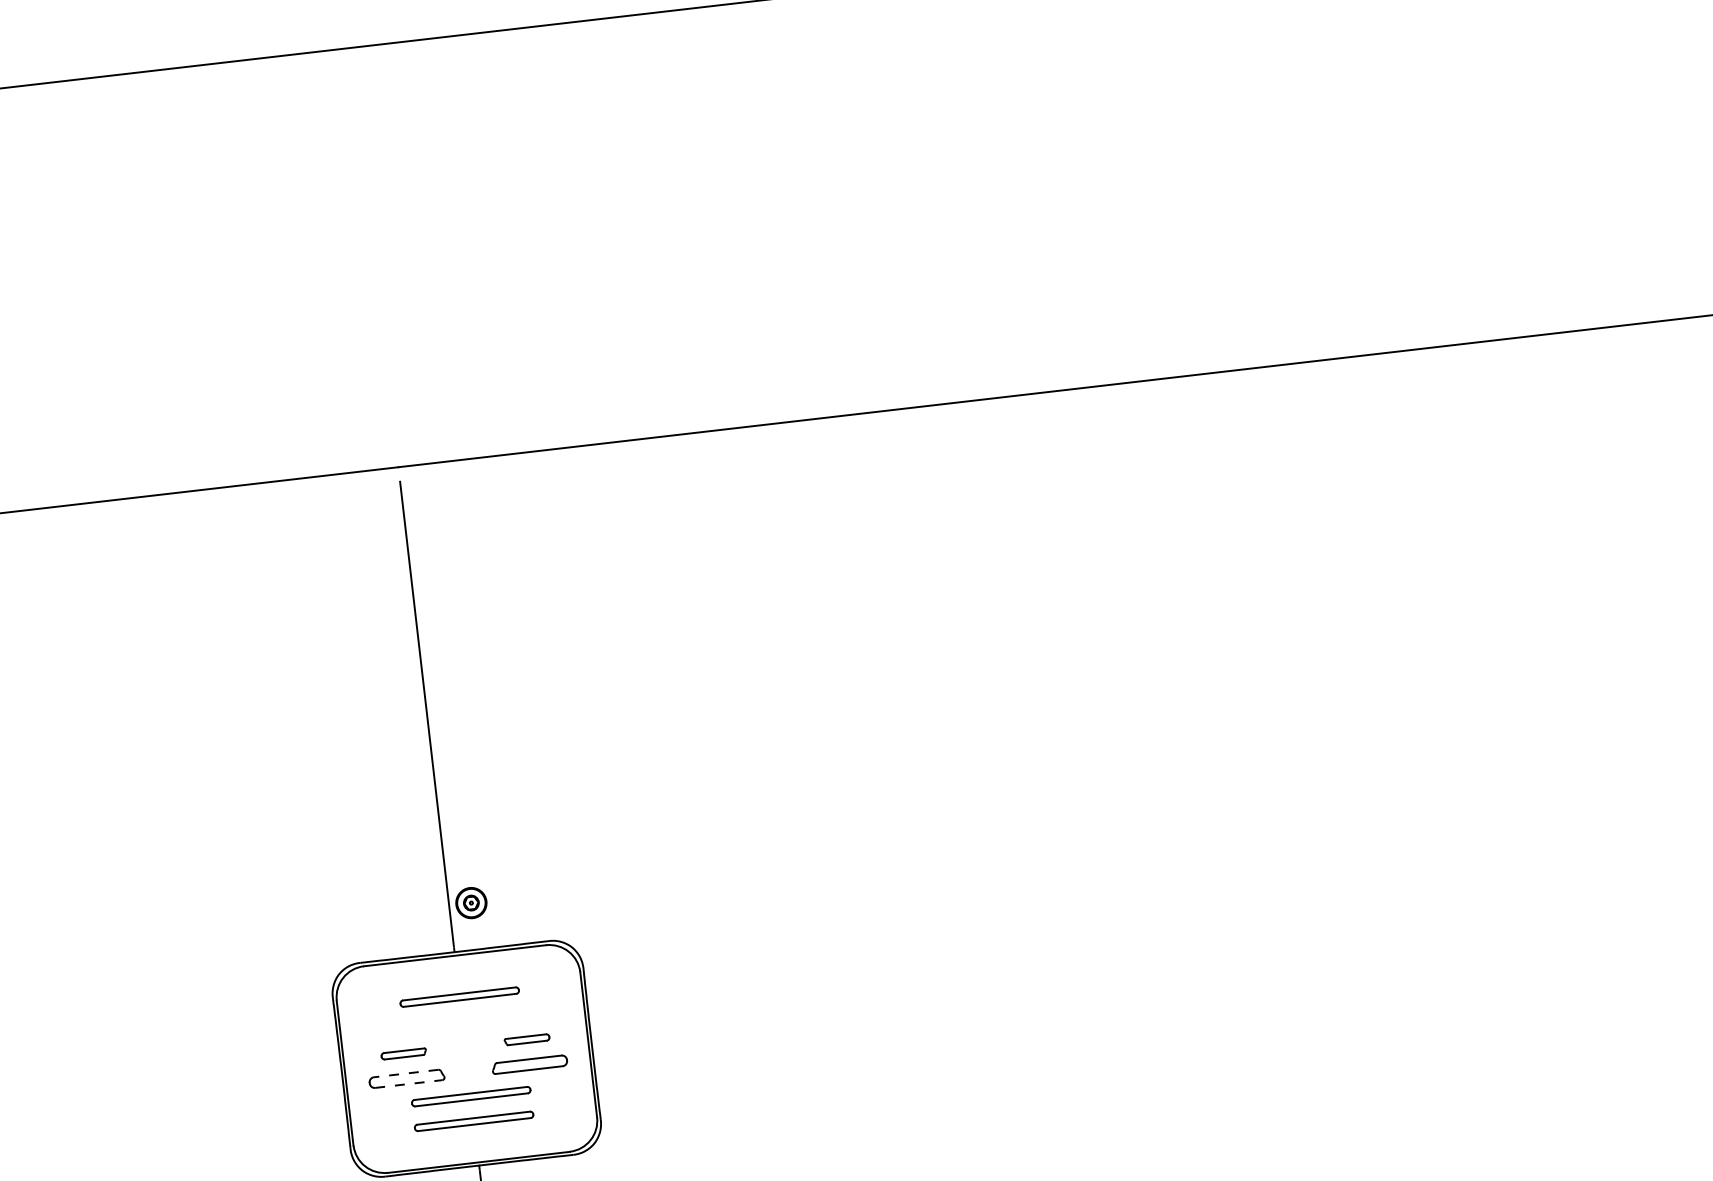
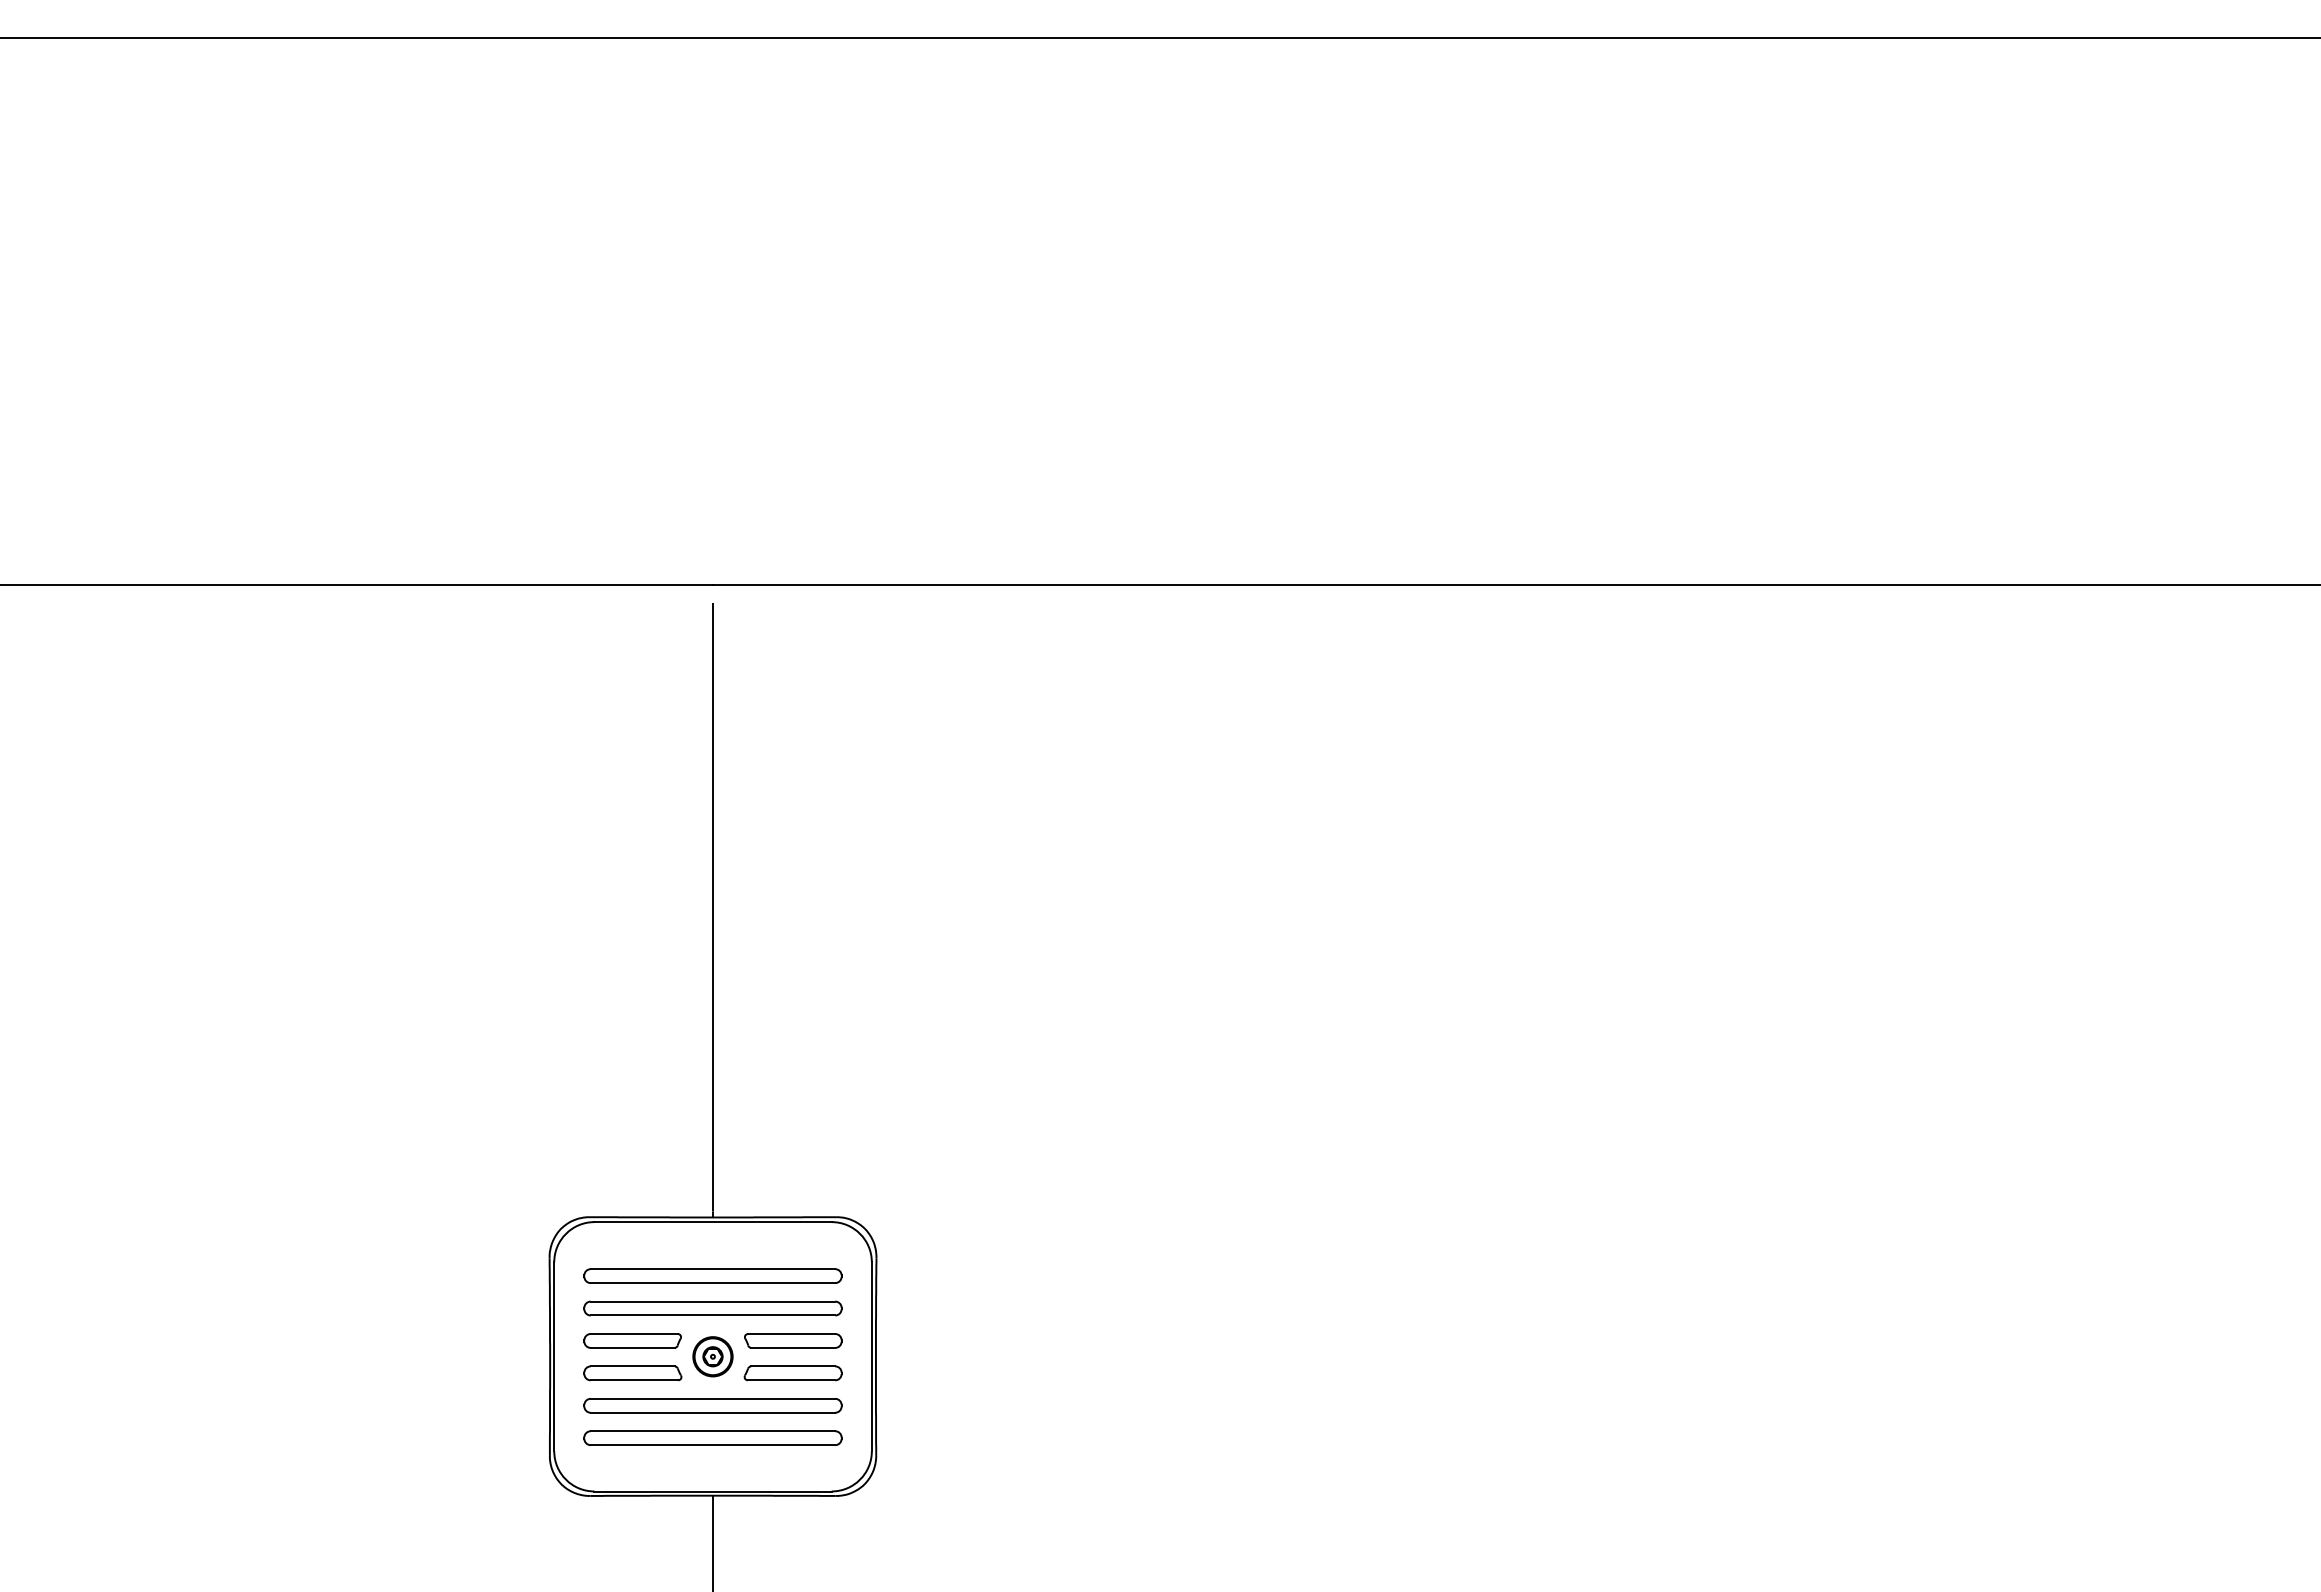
part: (471, 902) -> (712, 1356), moved
part: (459, 996) -> (712, 1275), size x1.67
part: (462, 1022) -> (712, 1308), added
part: (527, 1039) -> (793, 1340), size x1.67
part: (403, 1053) -> (632, 1340), size x1.67
line: (406, 1073) -> (632, 1366), dashed -> solid
line: (408, 1084) -> (634, 1380), dashed -> solid
part: (470, 1096) -> (712, 1405), size x1.67
part: (473, 1120) -> (712, 1437), size x1.67

